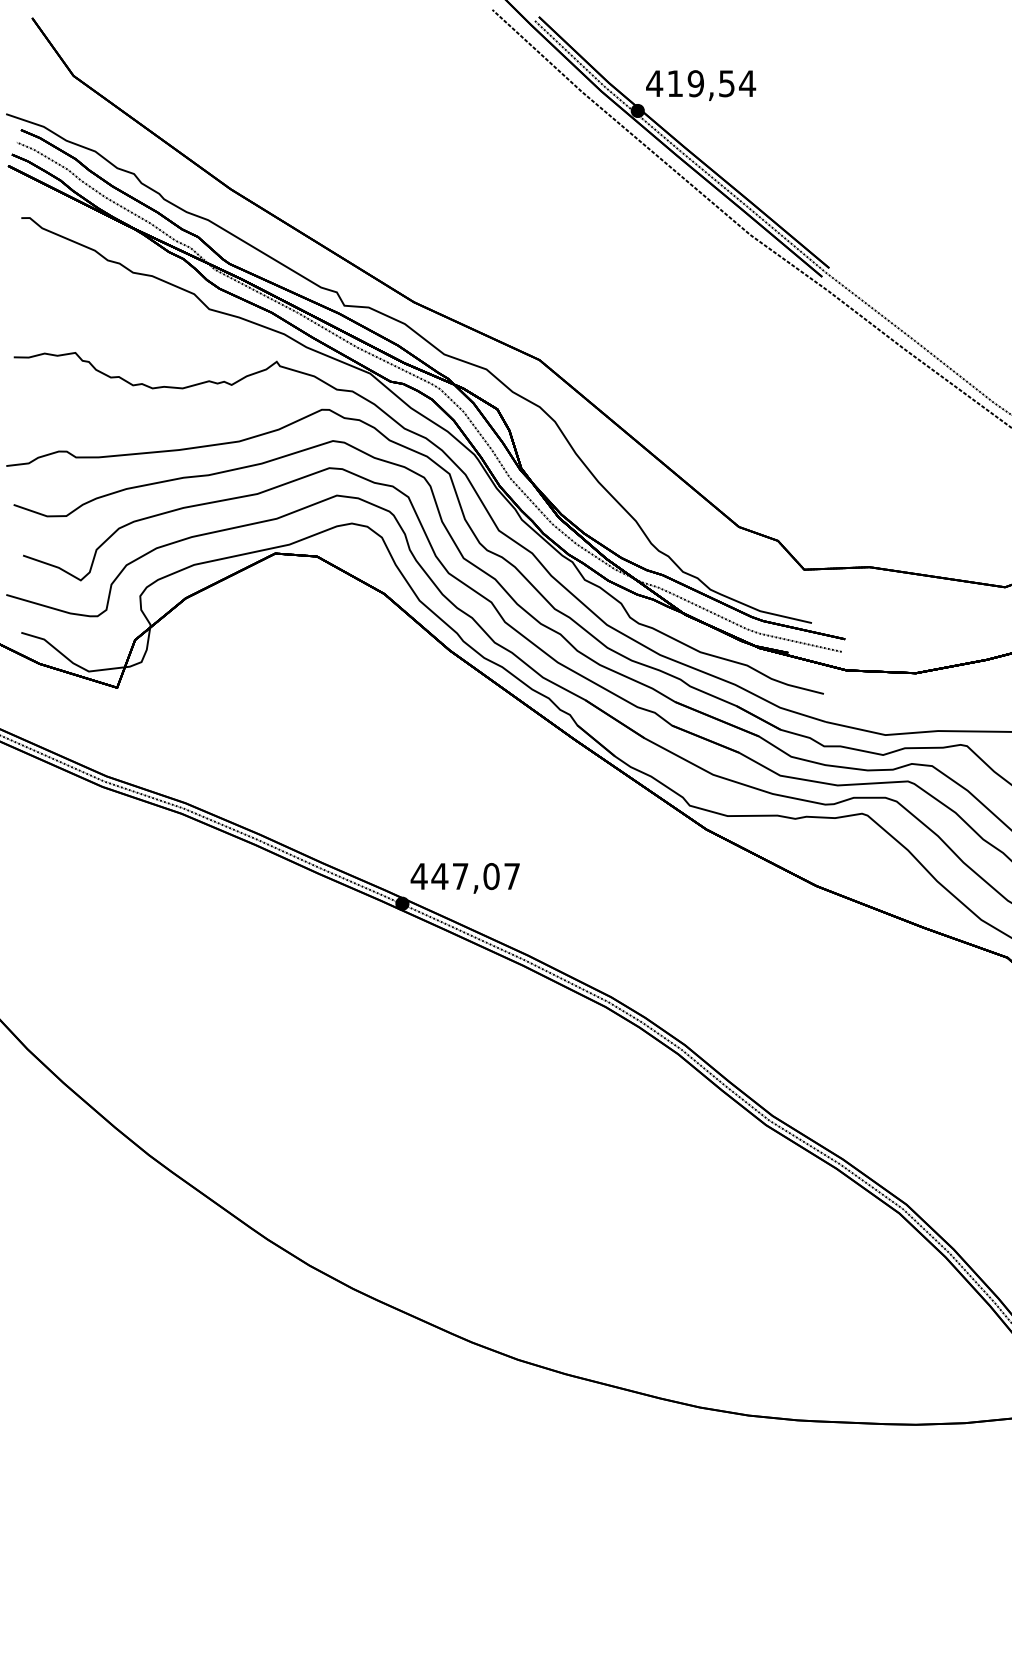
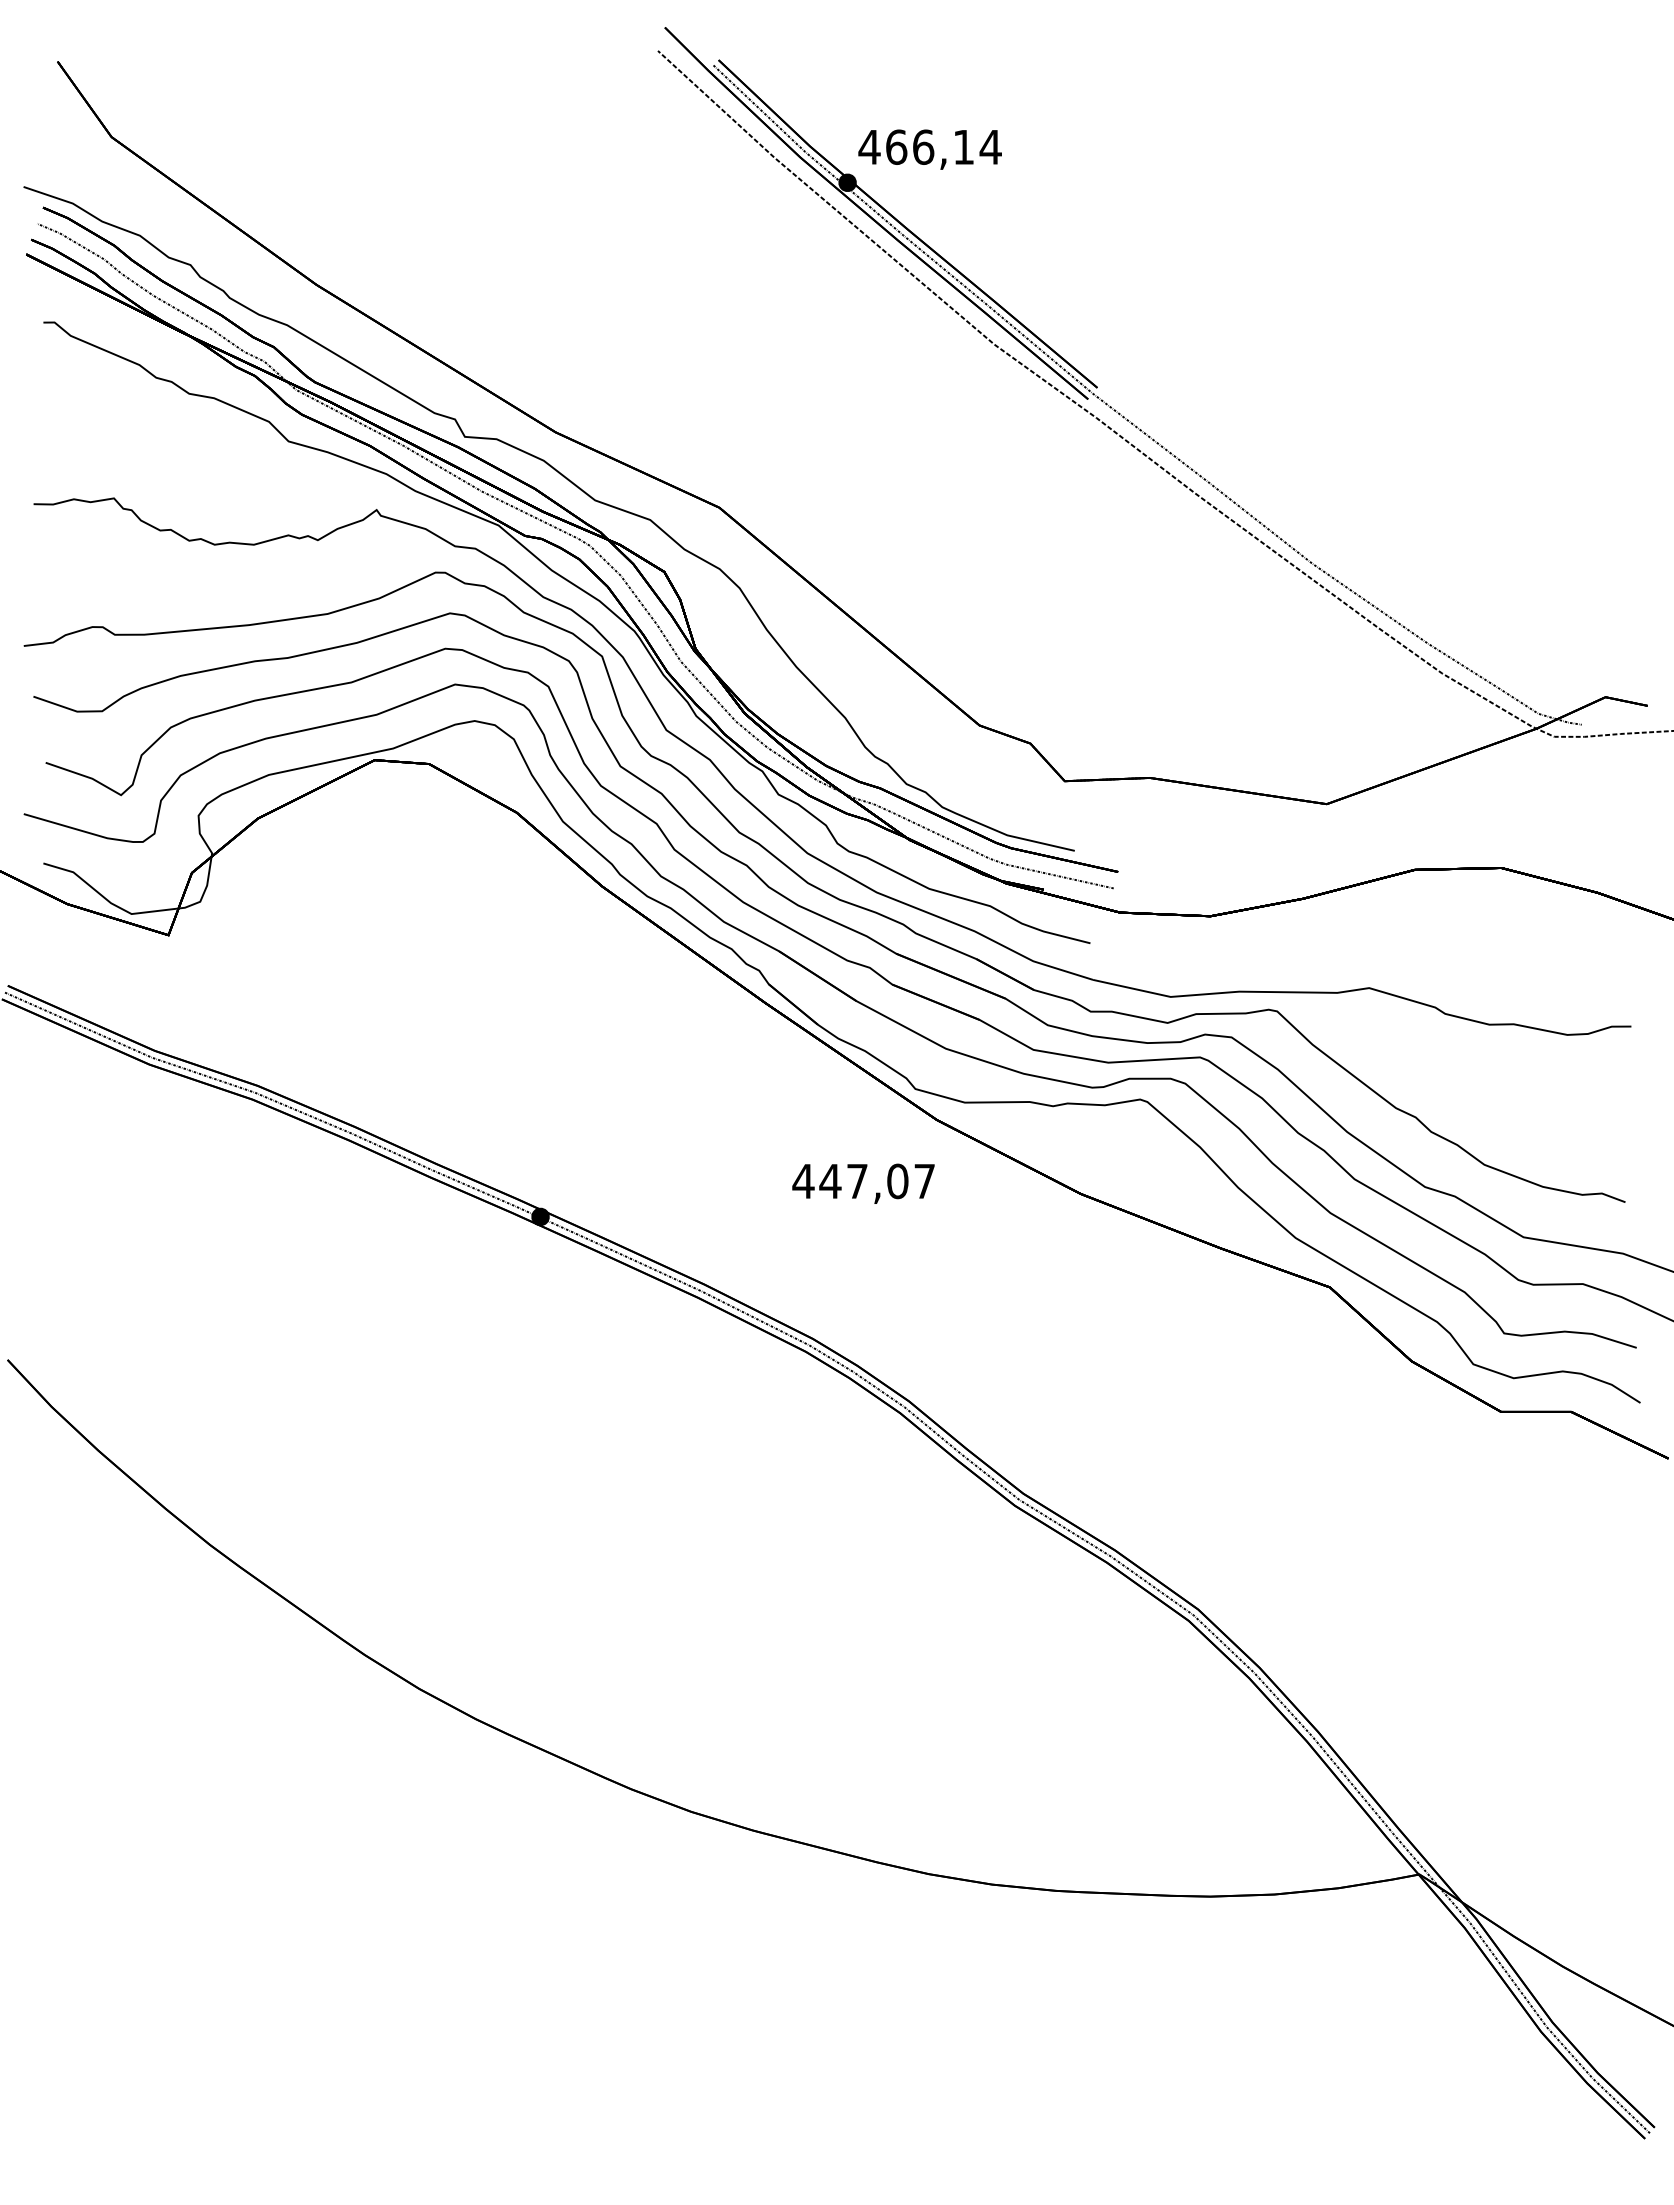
text: (700, 83) -> (929, 146), 419,54 -> 466,14
text: (465, 878) -> (863, 1183), moved

